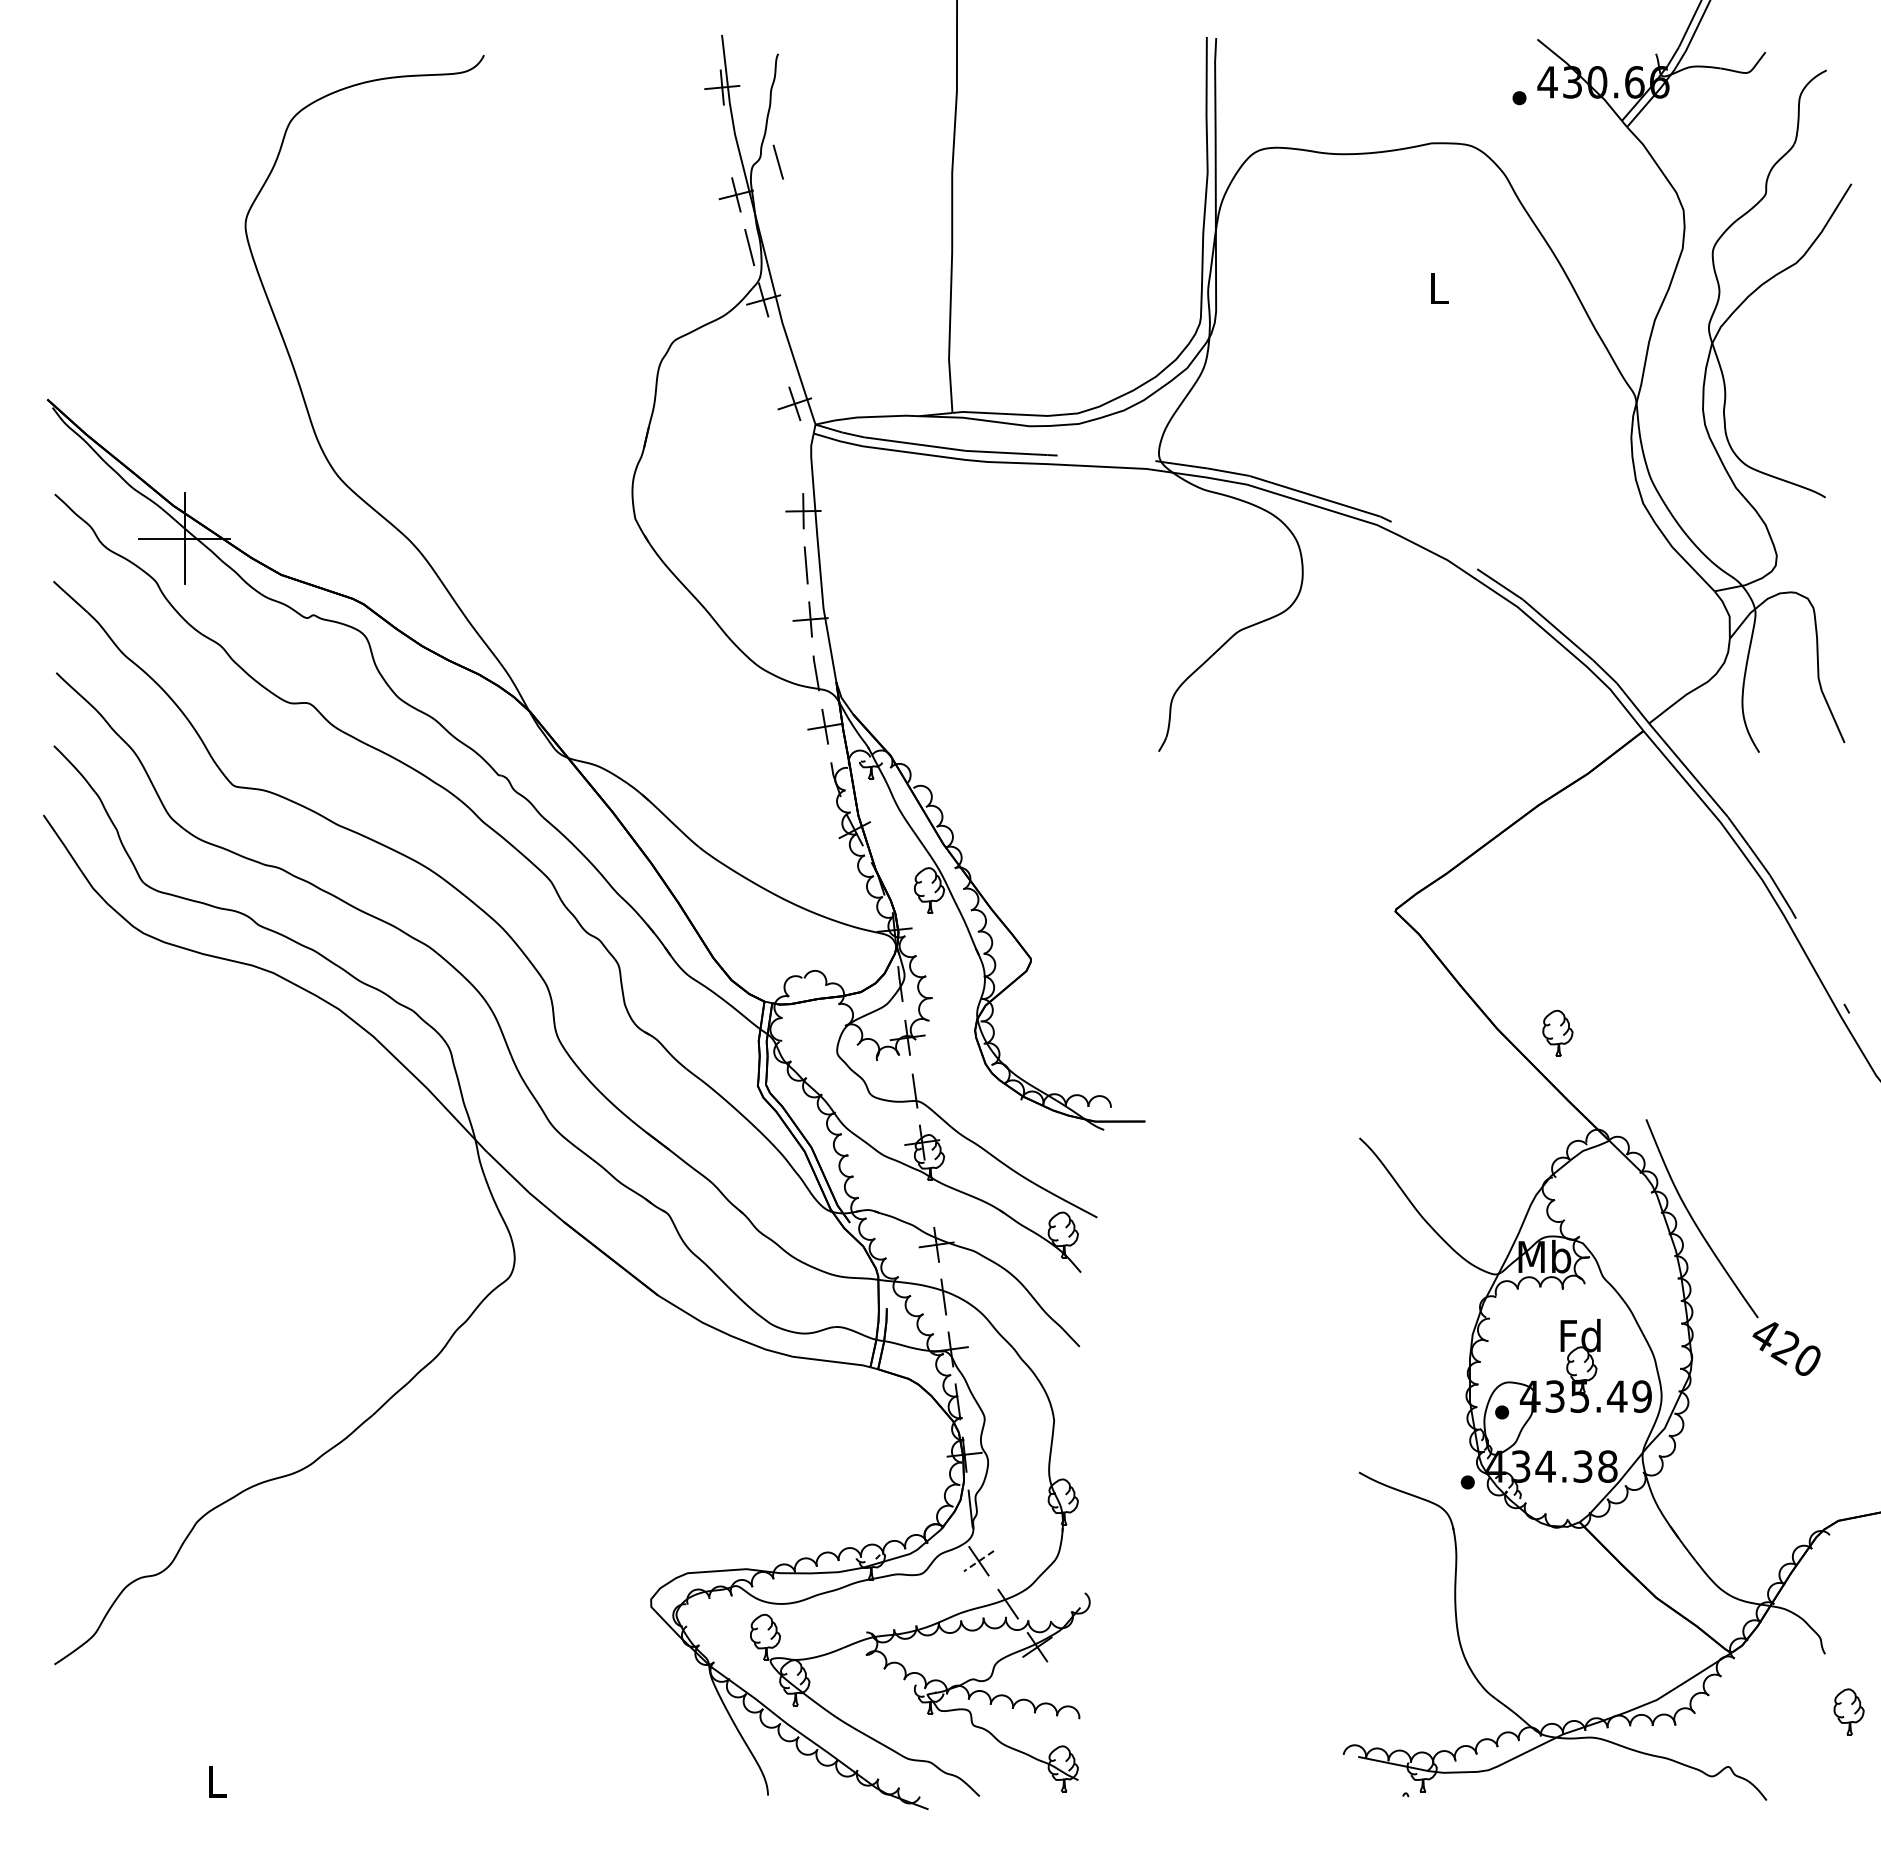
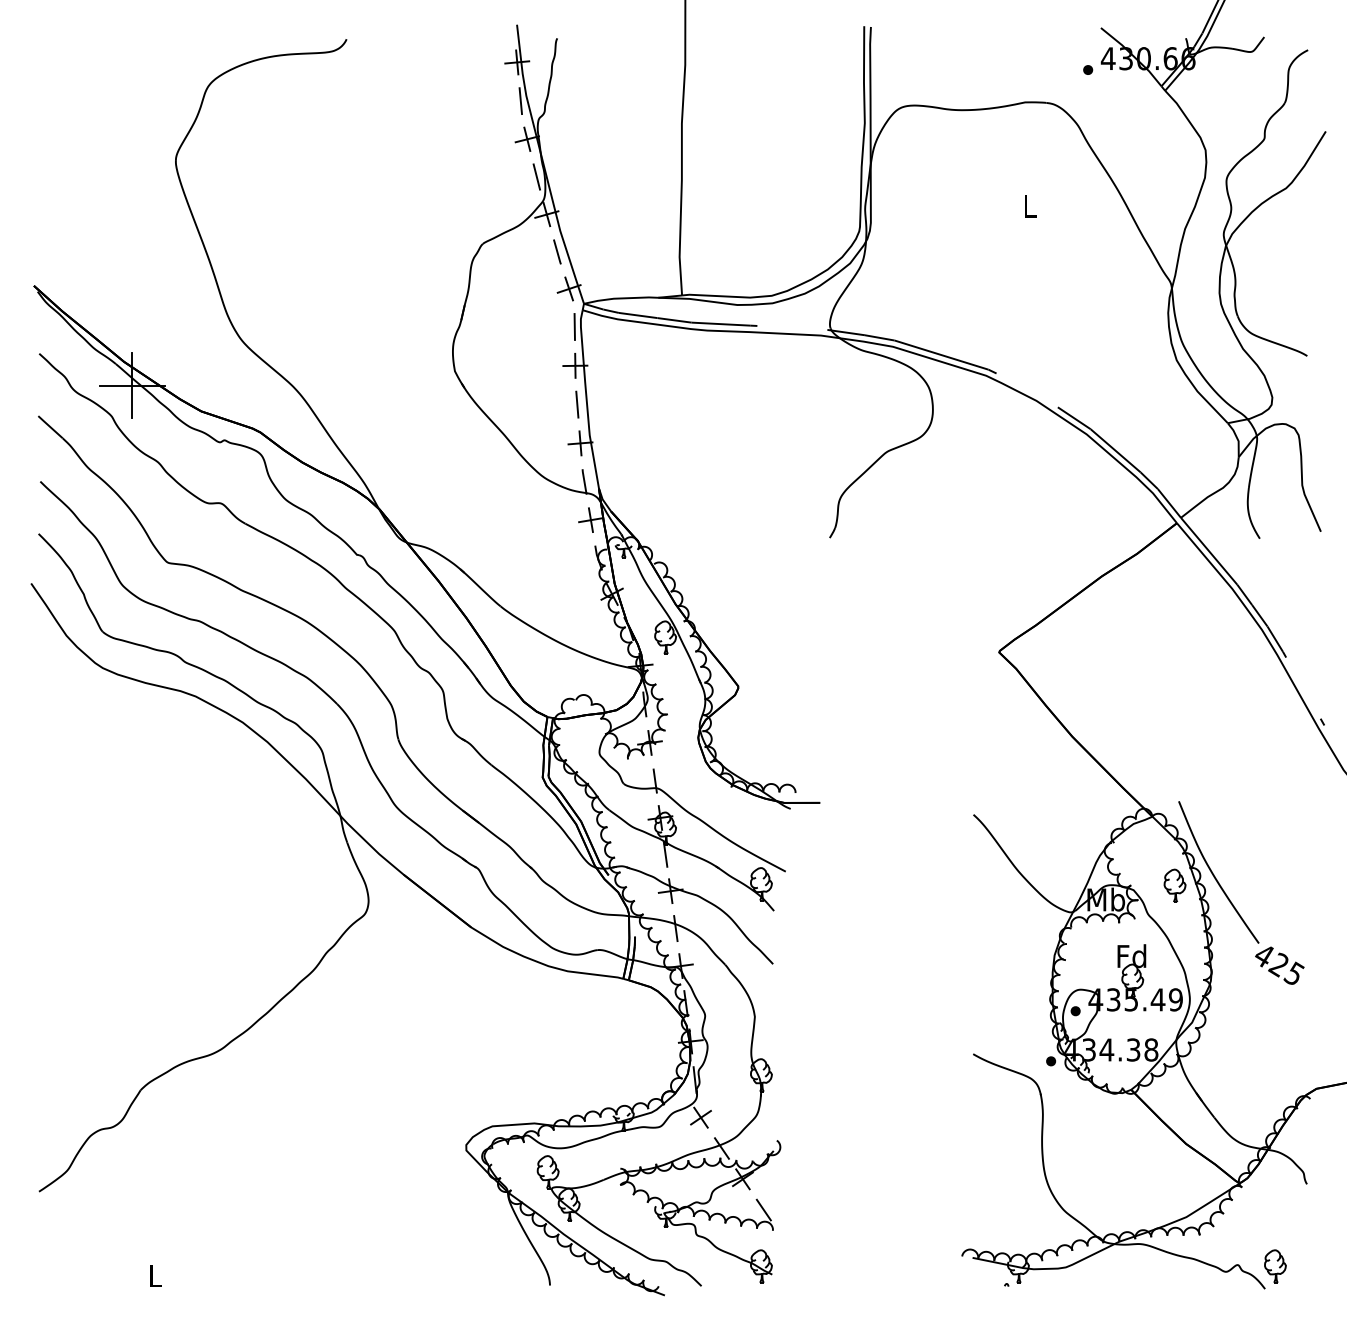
line: (726, 141) -> (520, 101), added
line: (777, 161) -> (556, 251), moved
line: (802, 456) -> (574, 326), added
part: (1557, 1032) -> (1174, 885), moved
line: (929, 1193) -> (665, 854), added
text: (1806, 1359) -> (1293, 973), 420 -> 425
line: (978, 1561) -> (700, 1117), dashed -> solid
line: (1066, 1689) -> (763, 1209), added
part: (1848, 1711) -> (1275, 1266), moved

